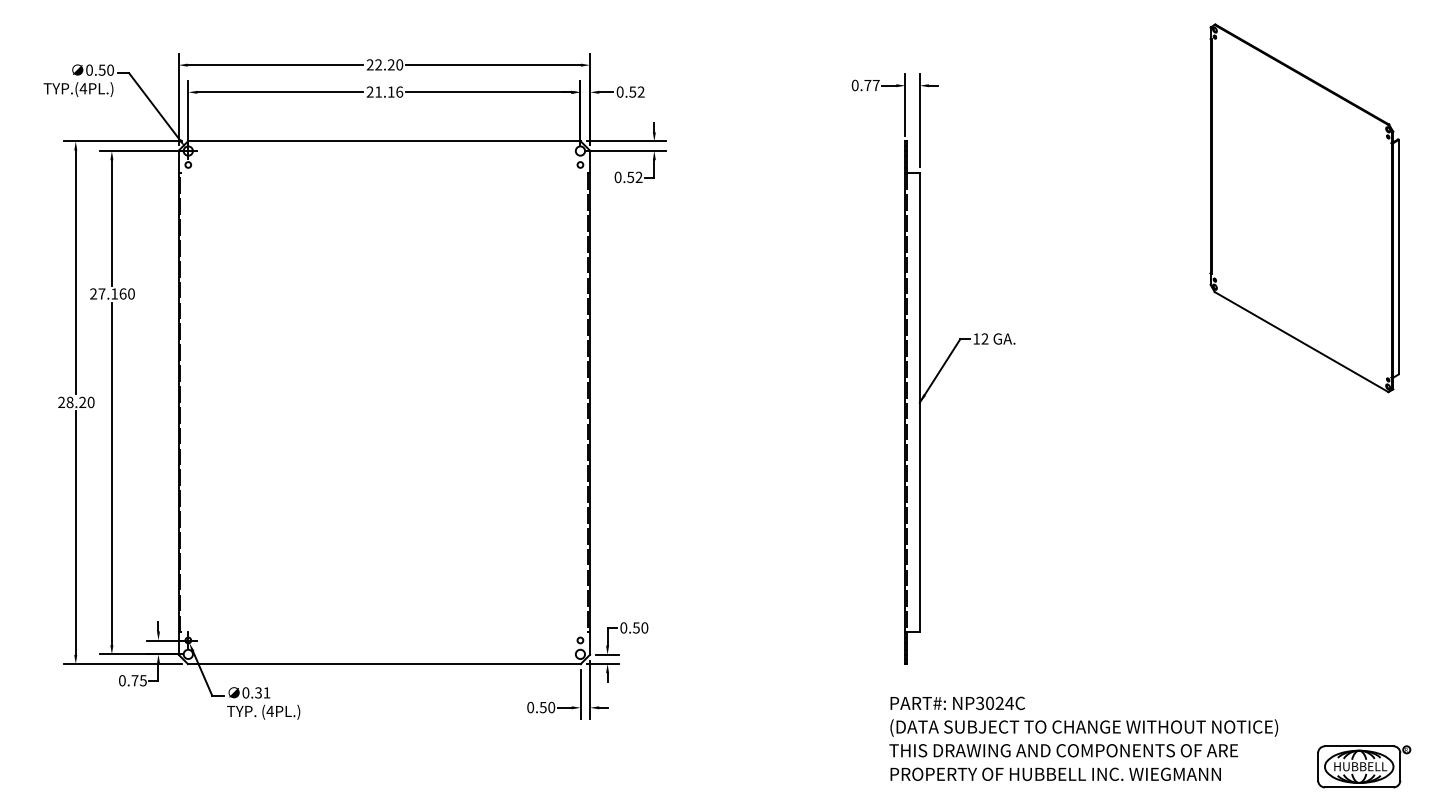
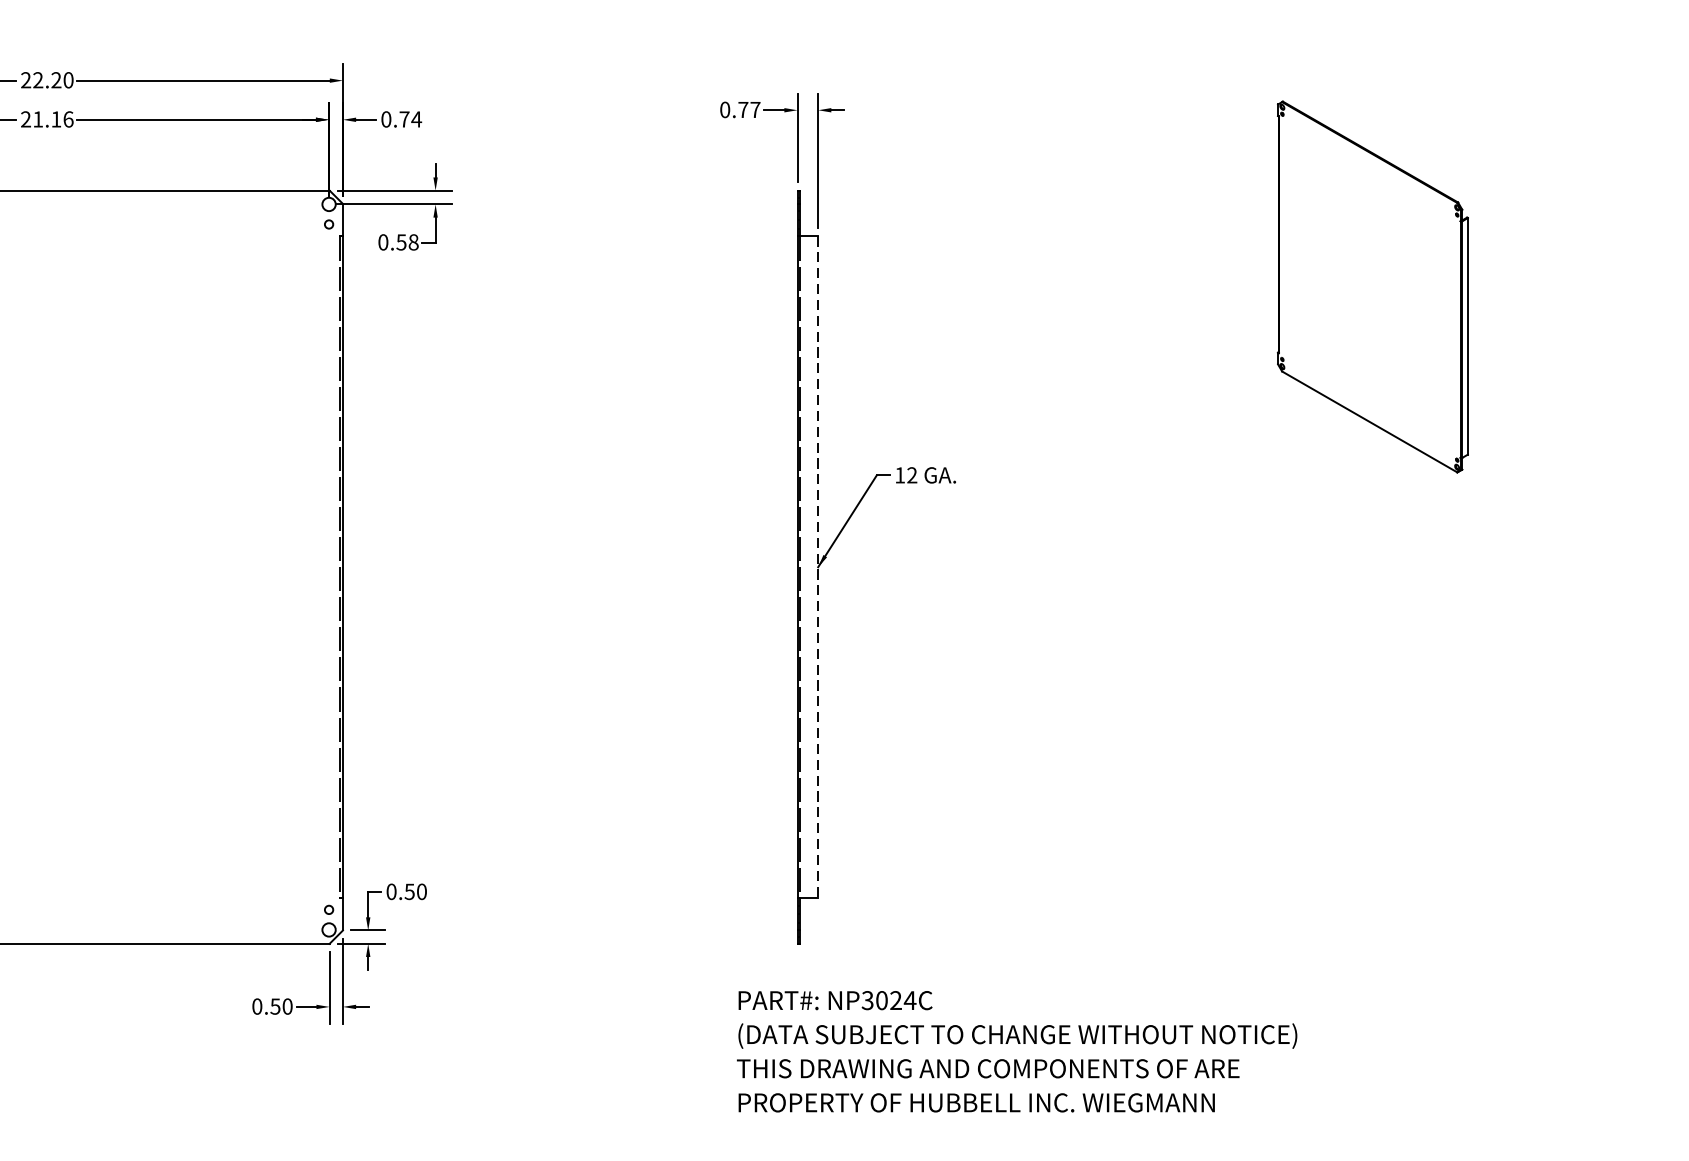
text: (636, 91) -> (409, 118), 0.52 -> 0.74
text: (638, 177) -> (412, 242), 0.52 -> 0.58
part: (1304, 208) -> (1372, 287), size x0.7
line: (919, 403) -> (817, 568), solid -> dashed
text: (1083, 738) -> (1016, 1051), moved
part: (1364, 766) -> (1459, 1091), removed

